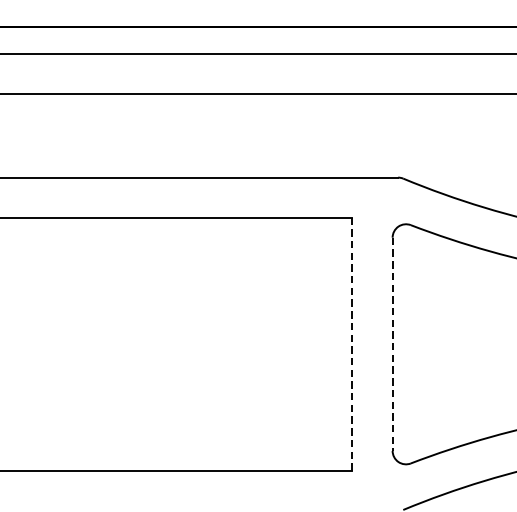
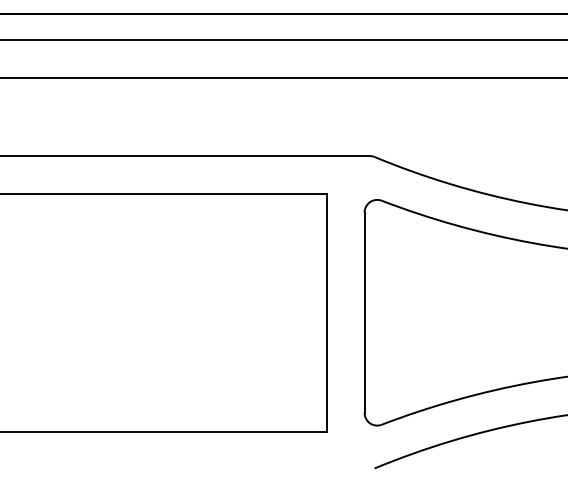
line: (352, 344) -> (326, 312), dashed -> solid
line: (392, 345) -> (364, 313), dashed -> solid

